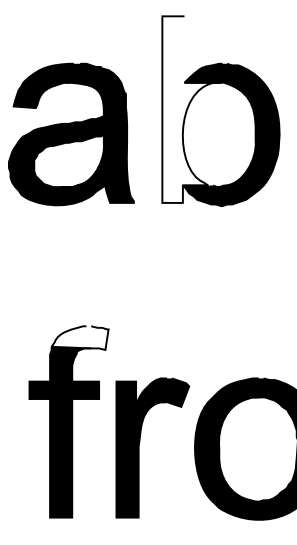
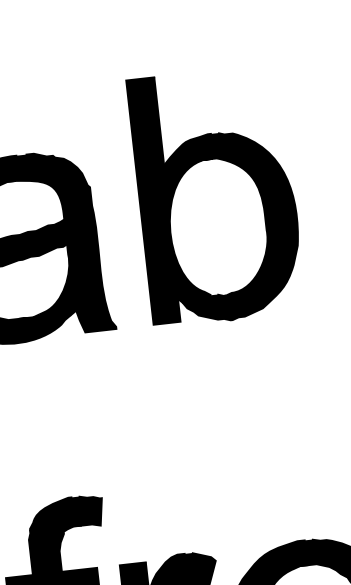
fill: (191, 109) -> (178, 198), added
fill: (79, 337) -> (64, 513), added

